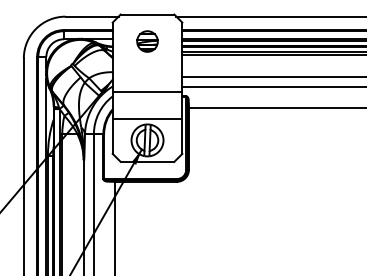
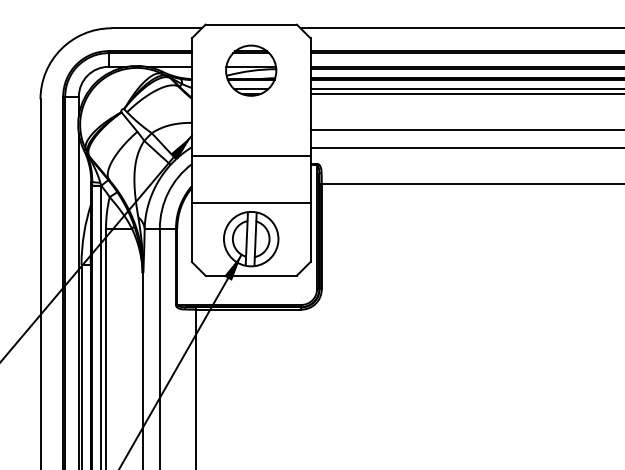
part: (147, 41) -> (251, 70), size x1.43

